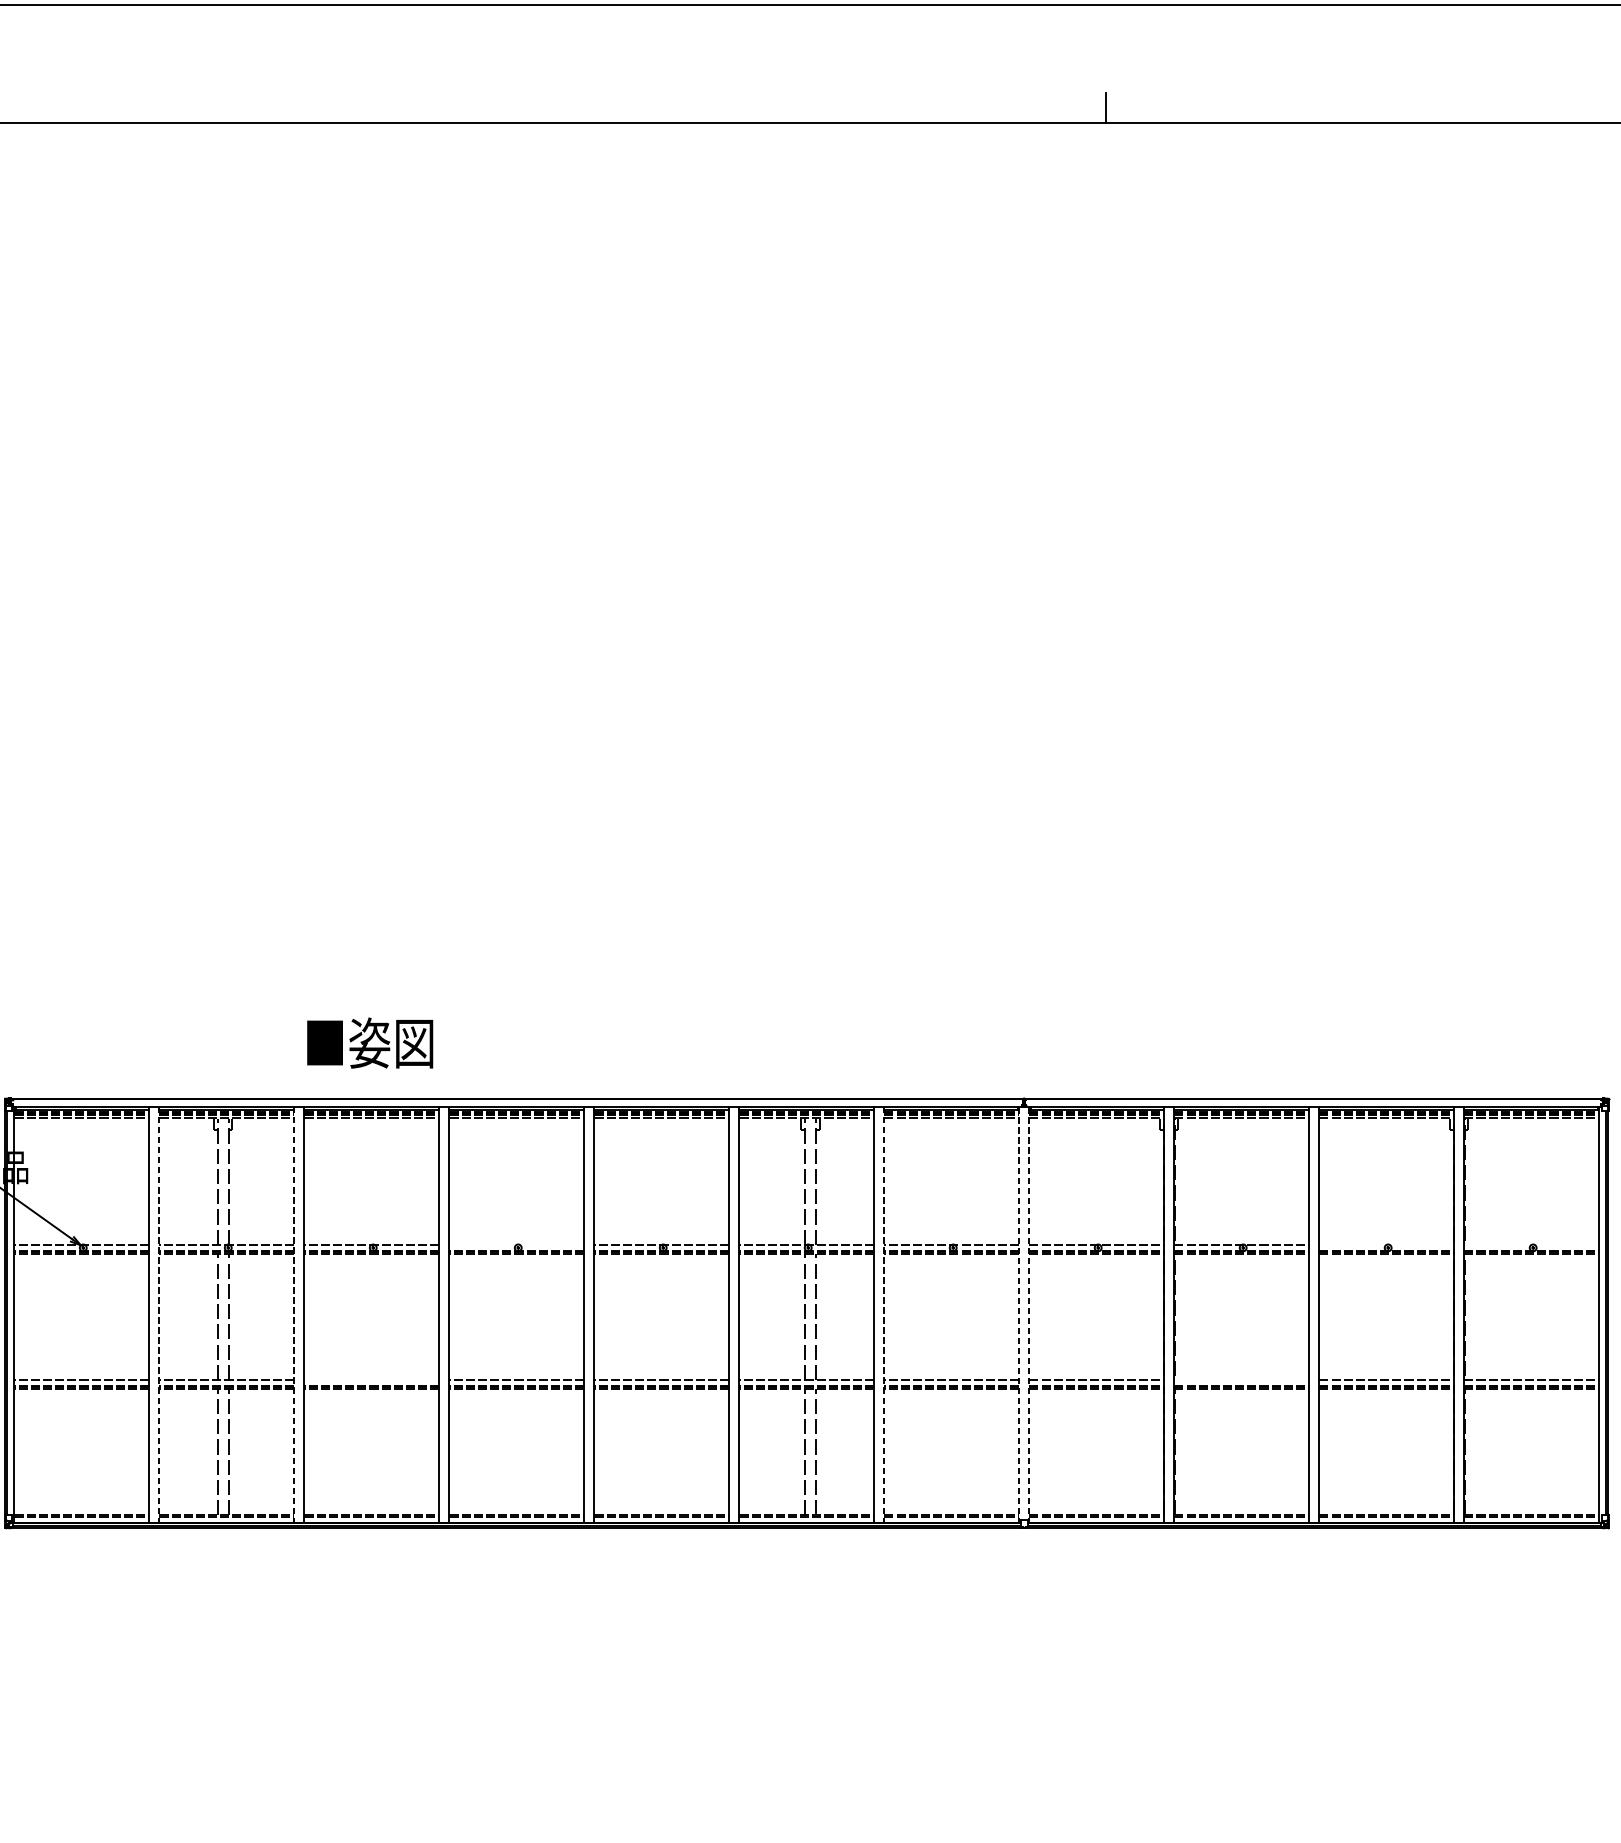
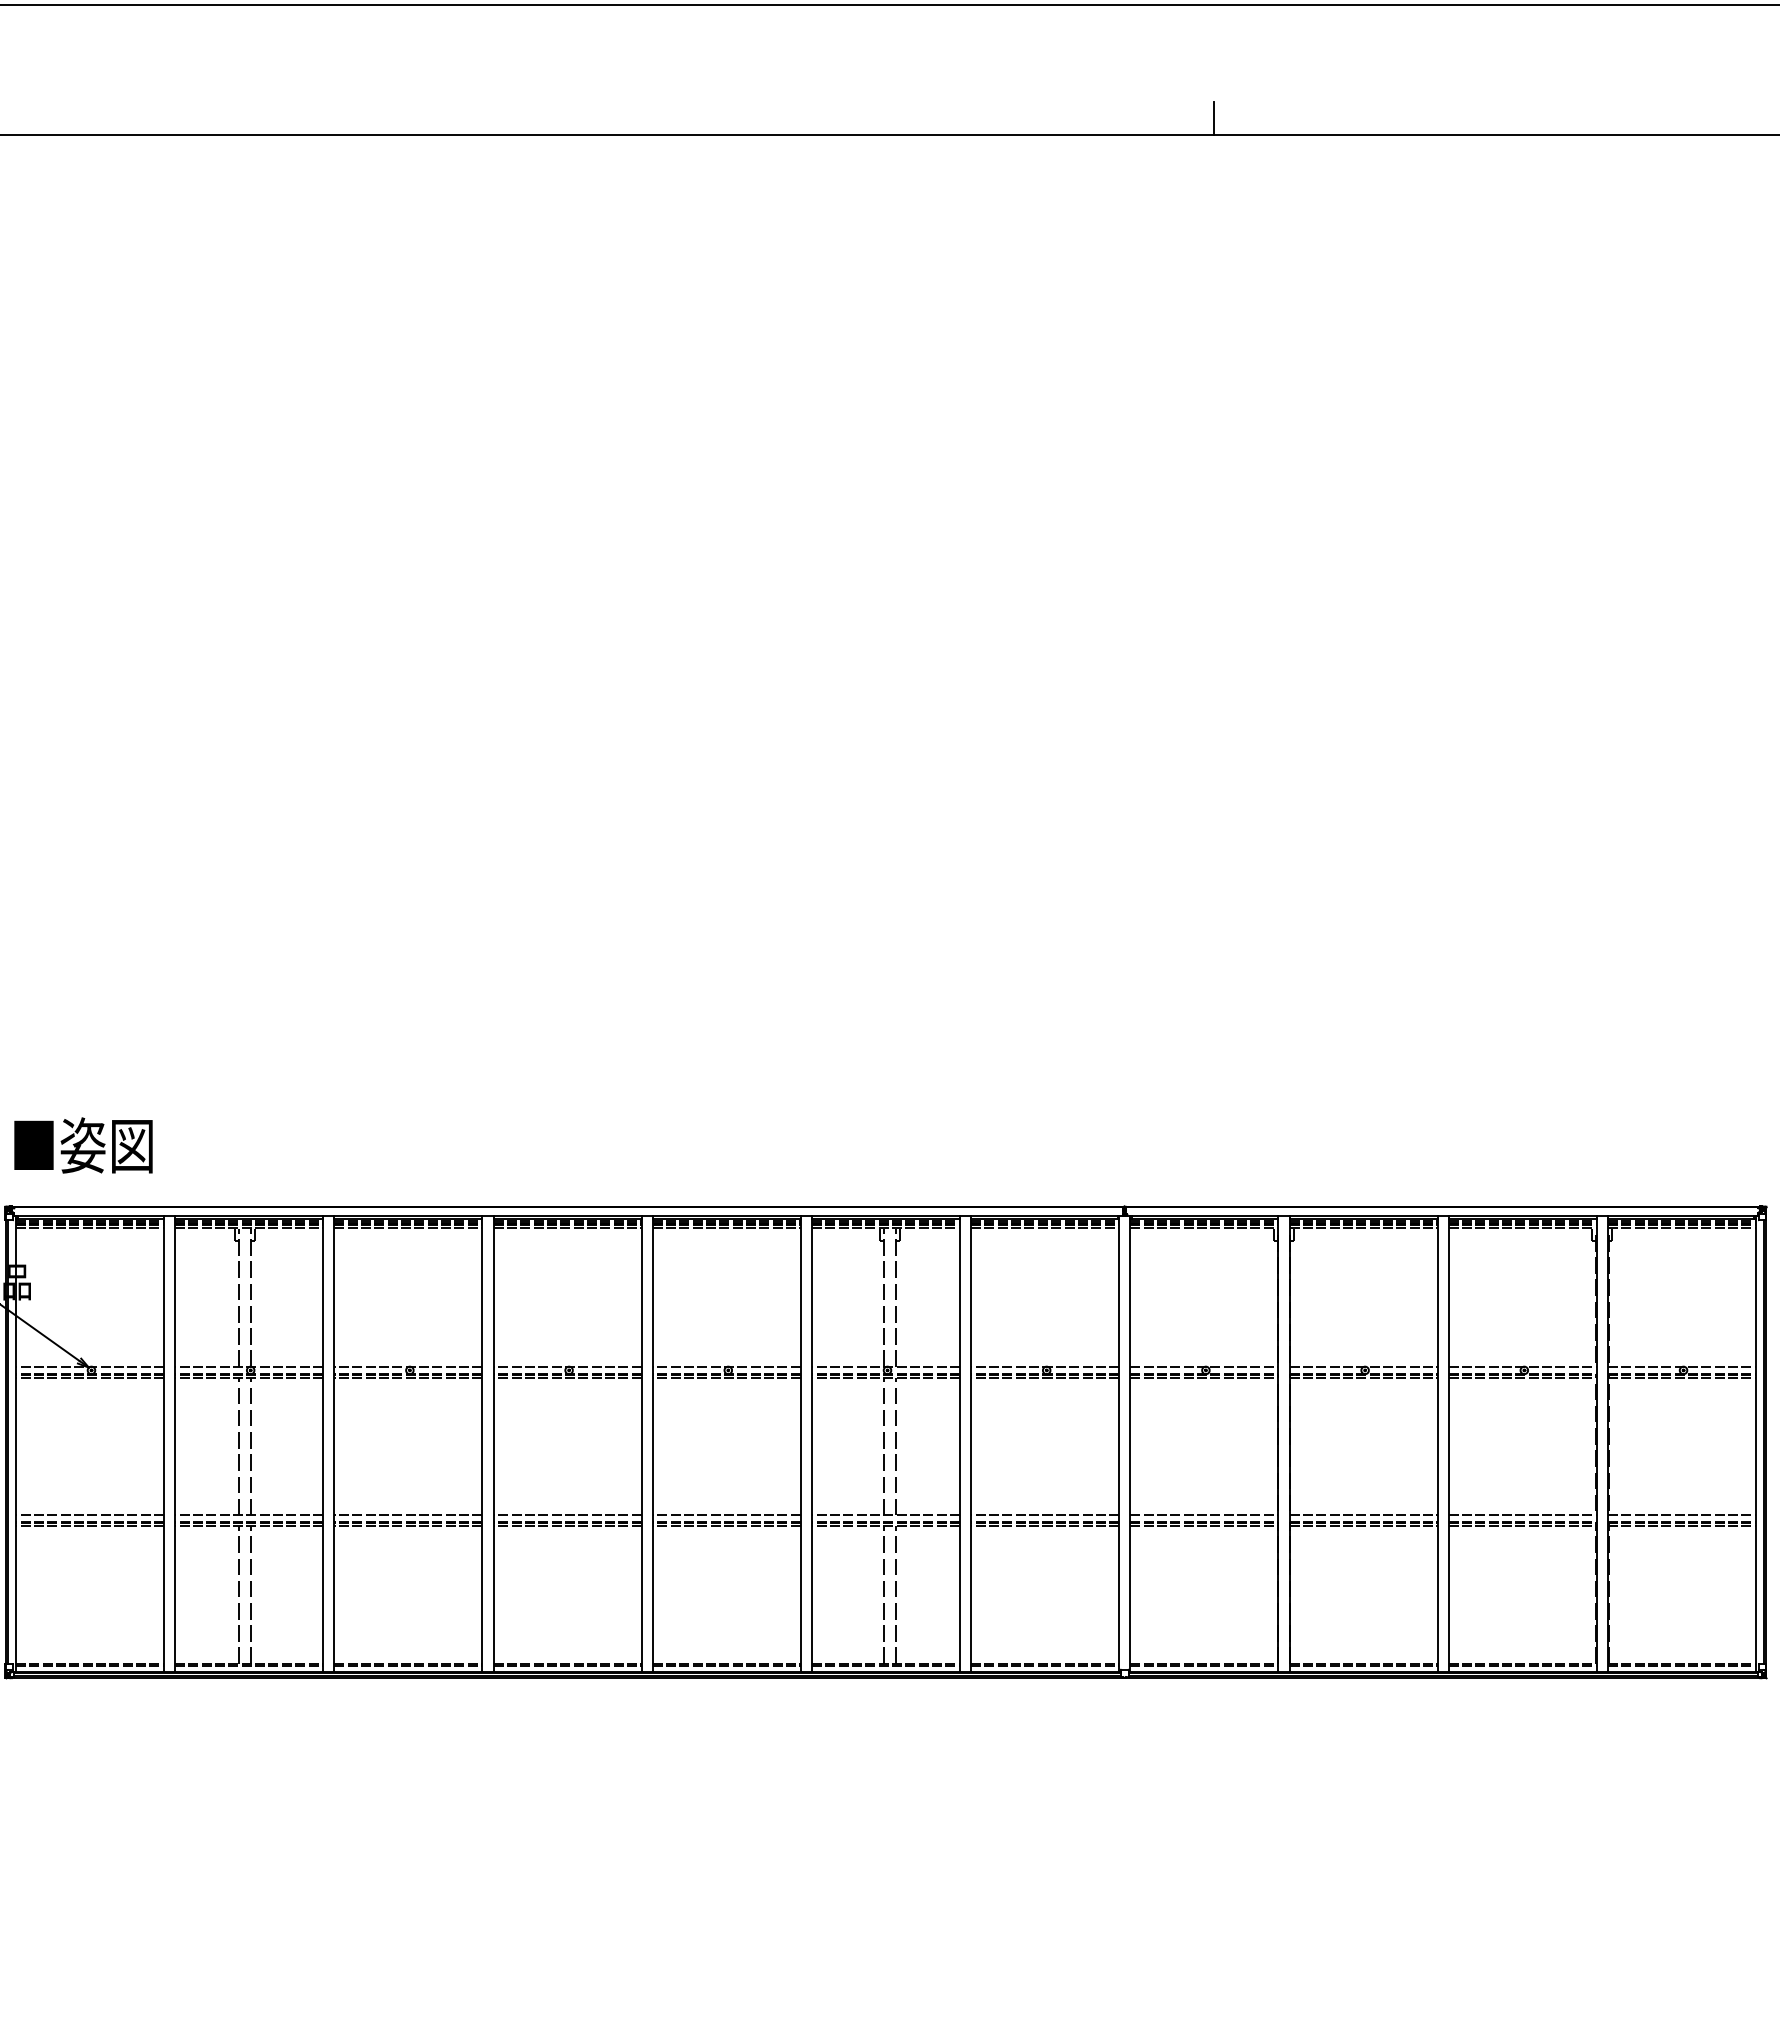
text: (370, 1043) -> (83, 1145), moved
line: (516, 1245) -> (567, 1367), added
line: (1386, 1245) -> (1522, 1367), added
line: (1531, 1245) -> (1681, 1367), added
line: (159, 1315) -> (175, 1444), dashed -> solid
line: (294, 1315) -> (323, 1444), dashed -> solid
line: (884, 1315) -> (971, 1444), dashed -> solid
line: (1019, 1315) -> (1119, 1444), dashed -> solid
line: (1029, 1315) -> (1130, 1444), dashed -> solid
line: (371, 1380) -> (408, 1515), added
line: (1241, 1380) -> (1363, 1515), added

